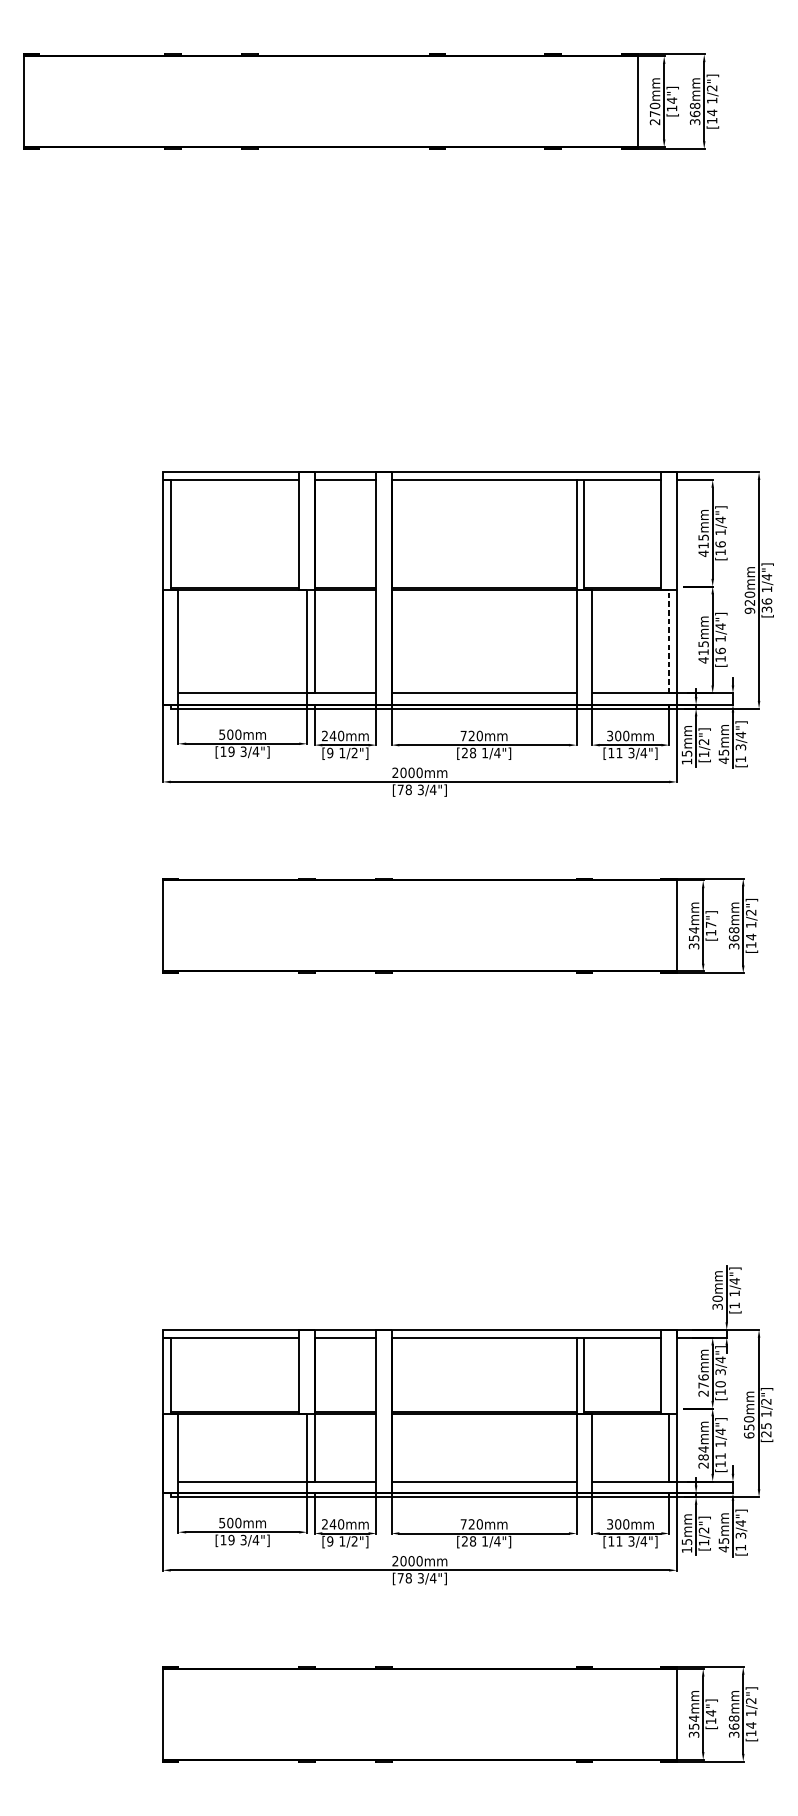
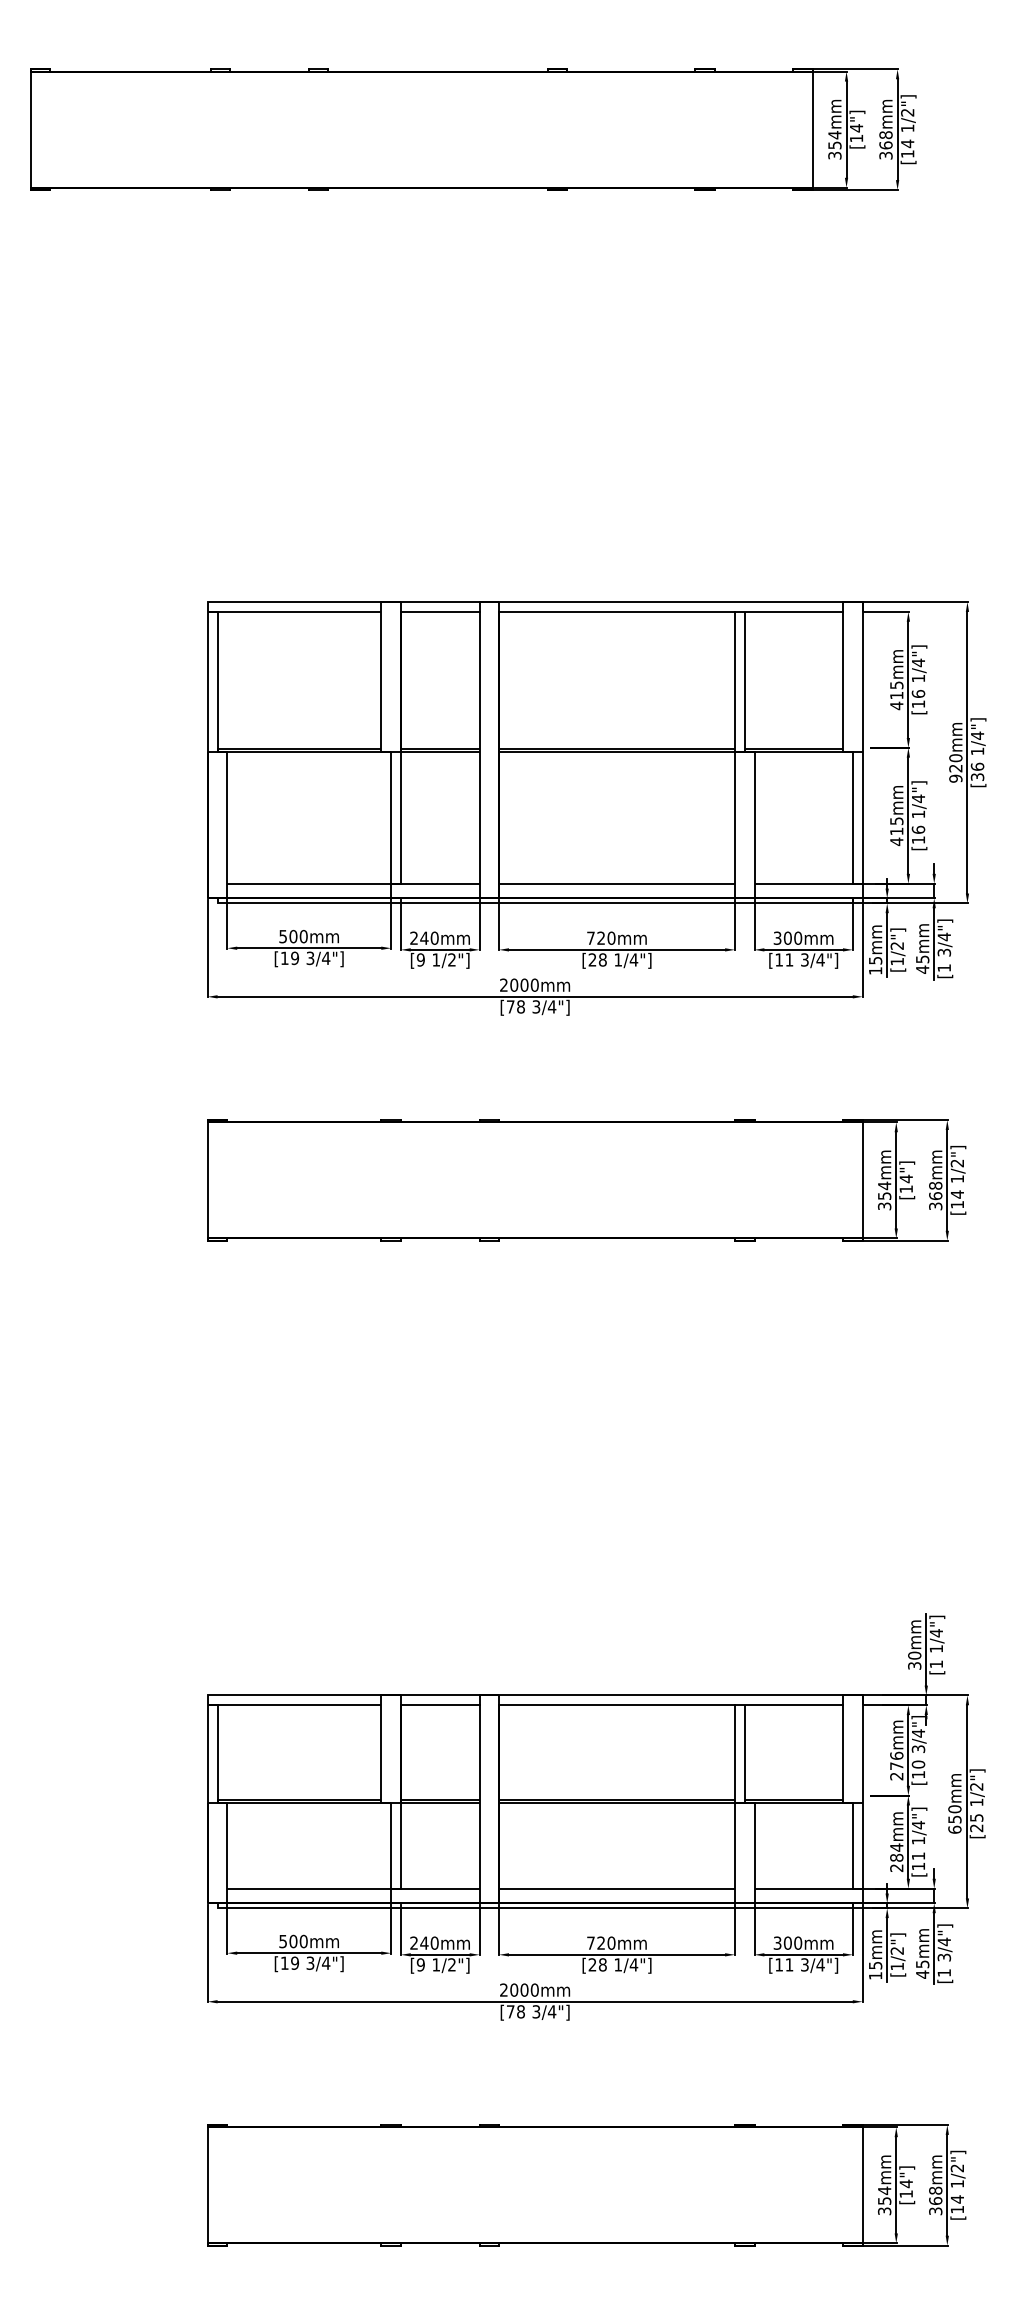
text: (654, 114) -> (834, 145), 270mm -> 354mm
line: (668, 641) -> (852, 817), dashed -> solid
text: (710, 924) -> (905, 1178), [17"] -> [14"]

